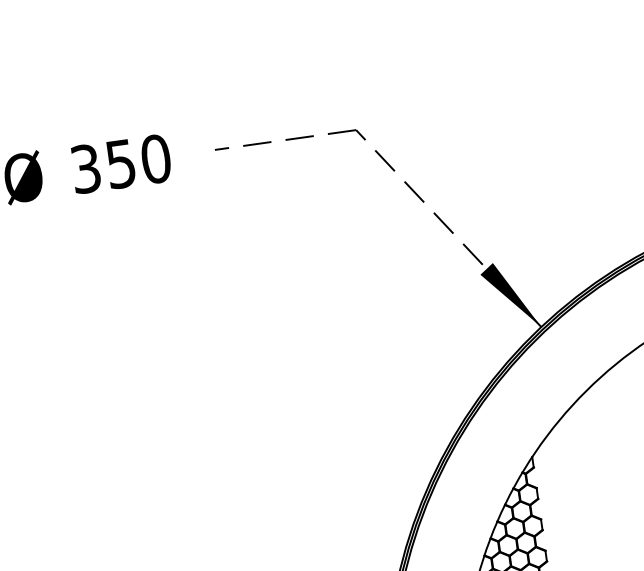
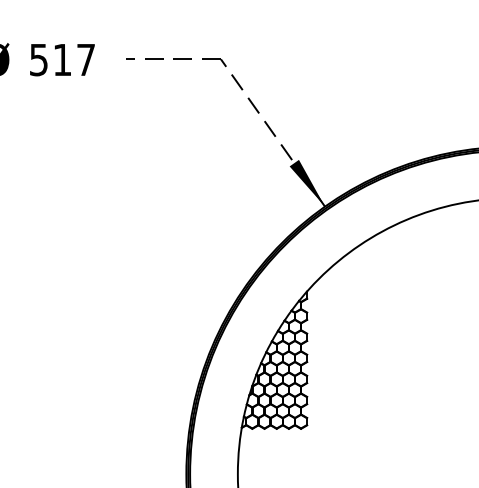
text: (120, 163) -> (62, 59), 350 -> 517

